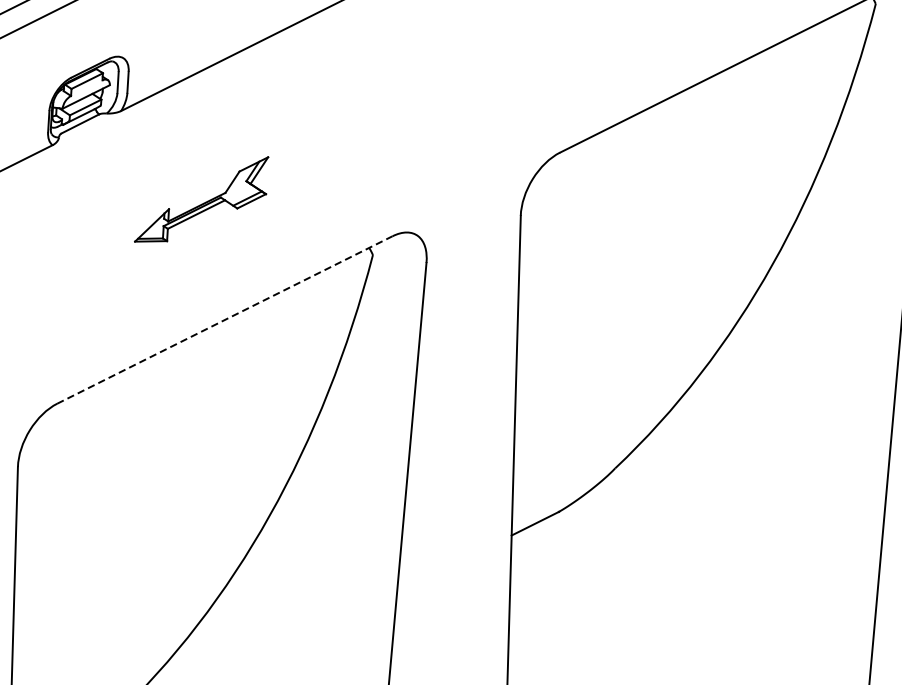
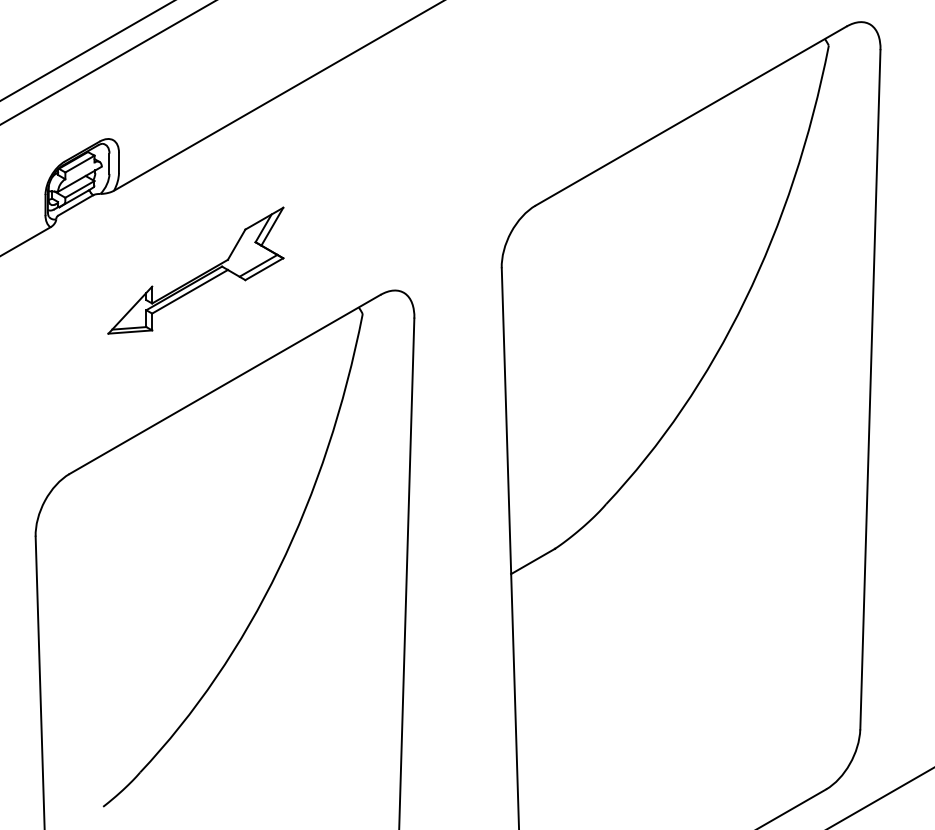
part: (201, 199) -> (195, 270), size x1.43
line: (225, 320) -> (225, 384), dashed -> solid

